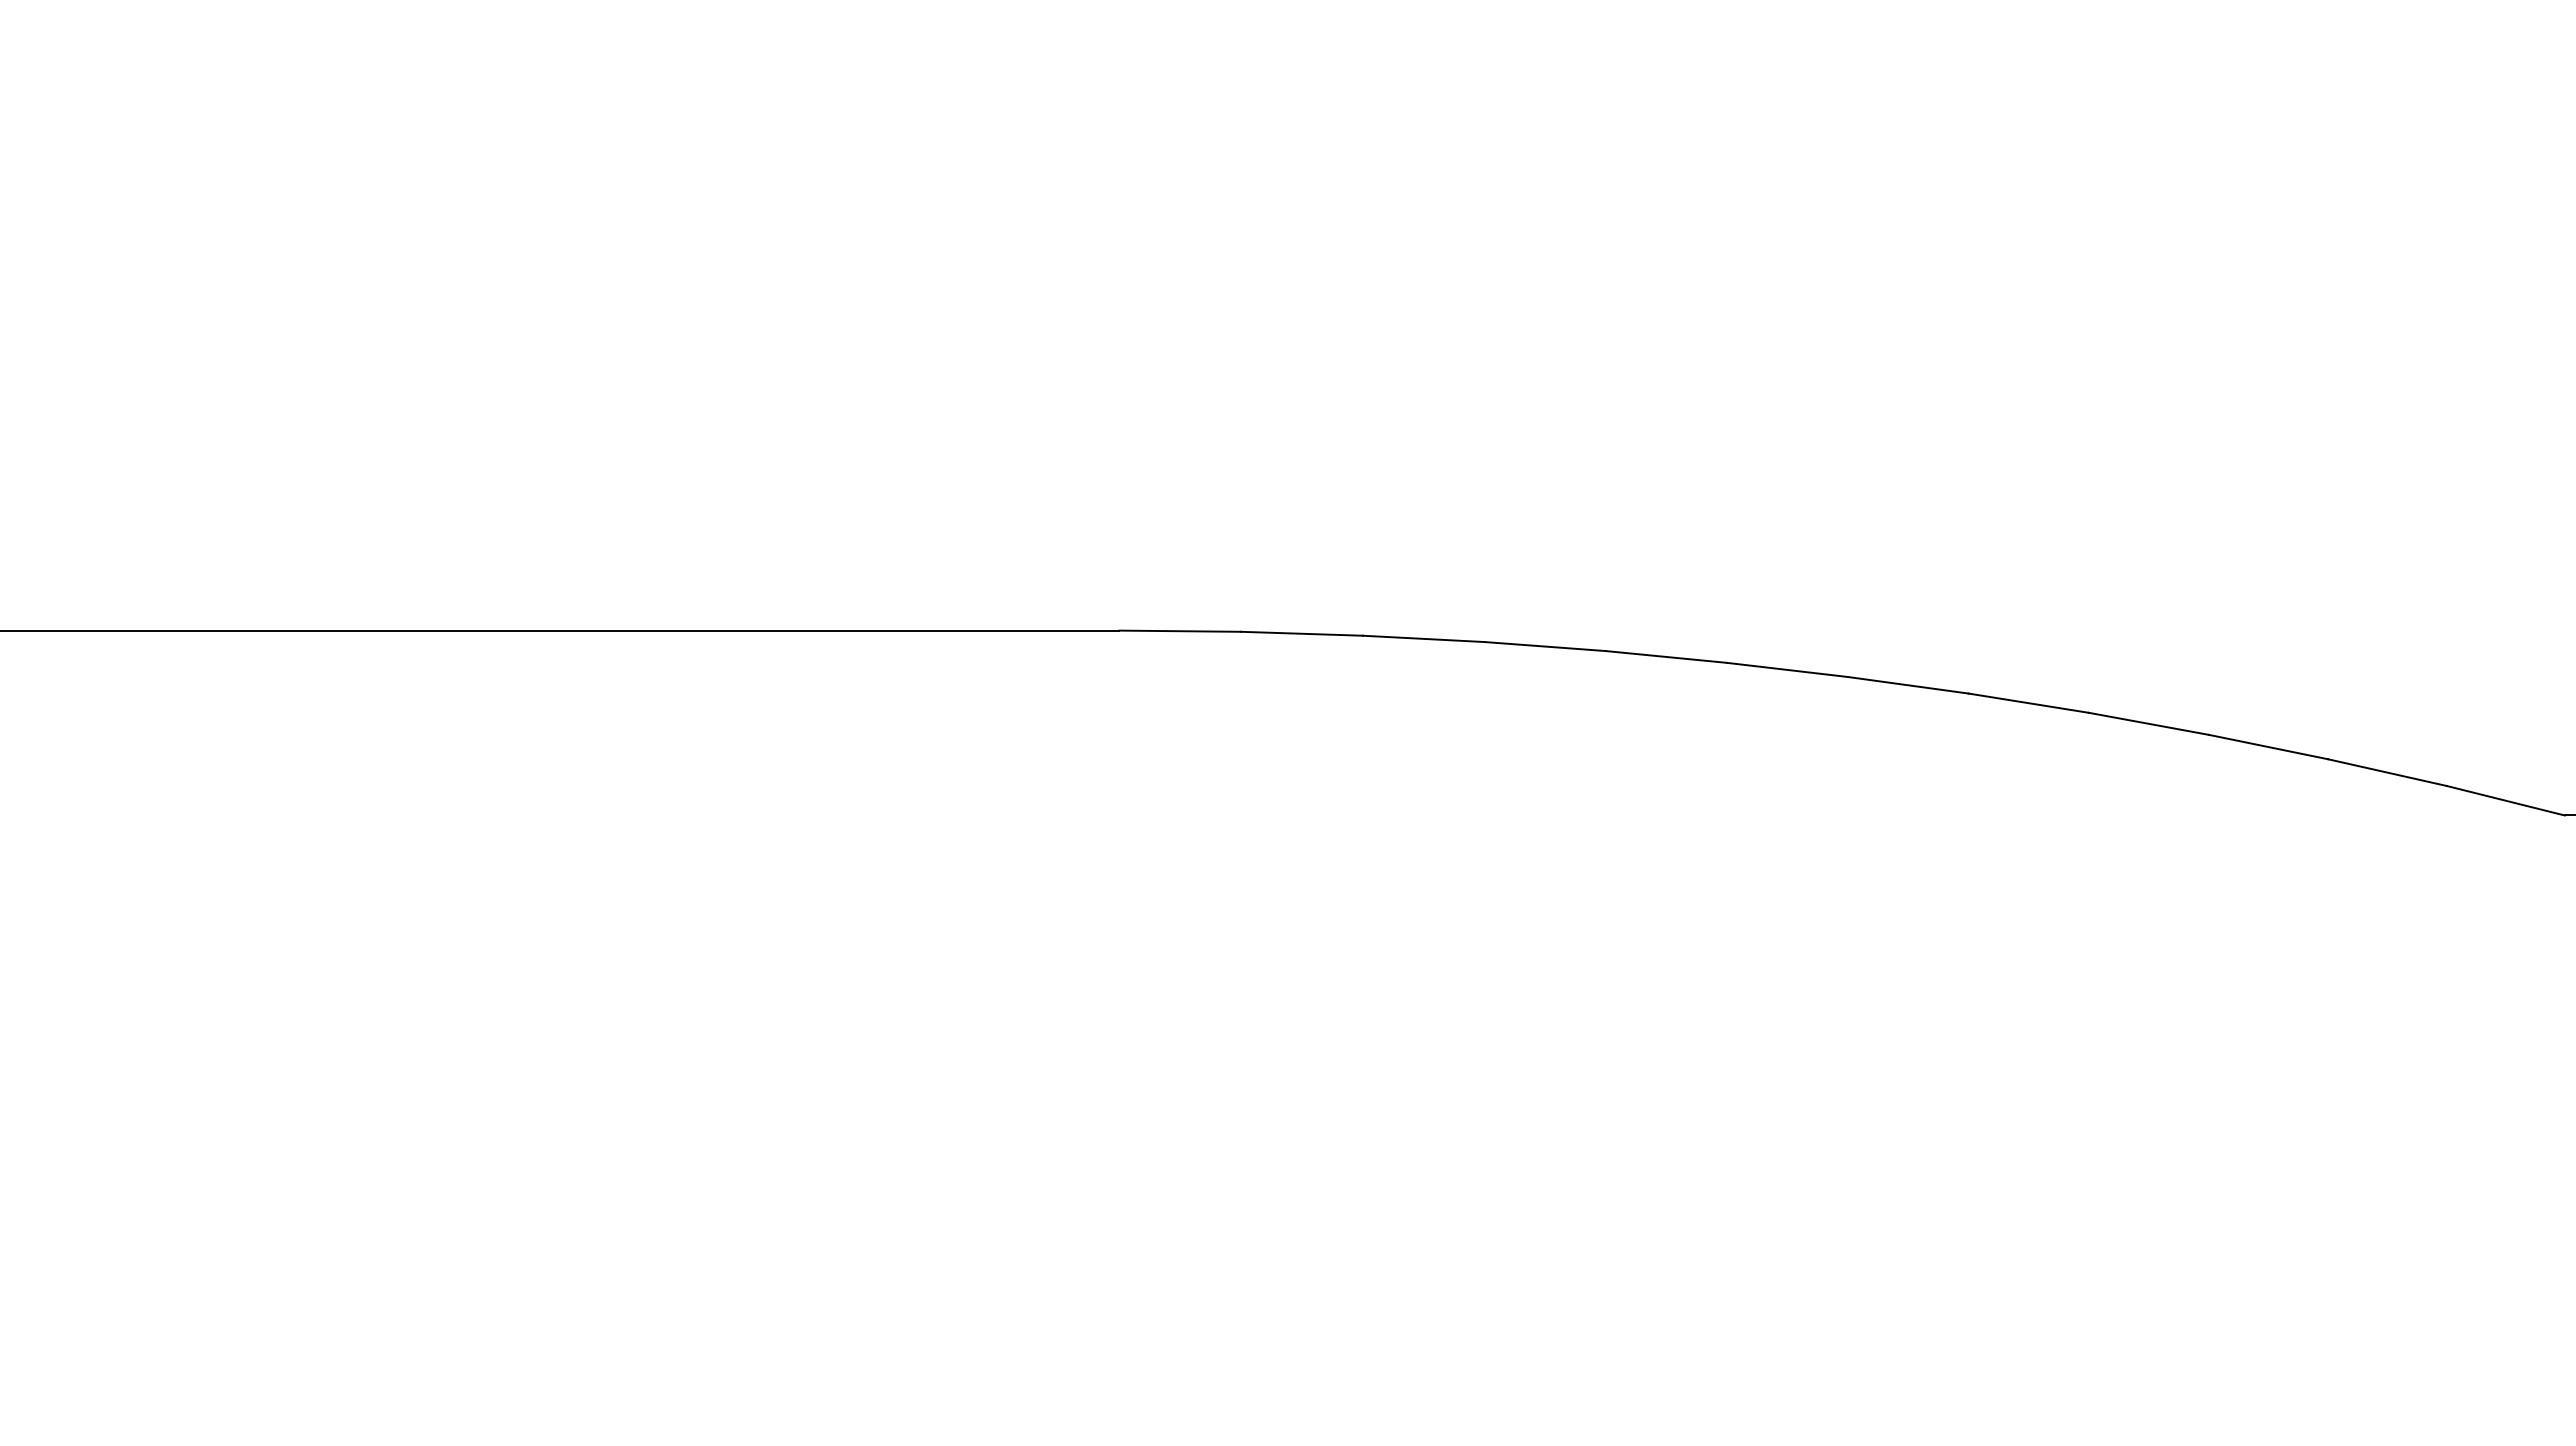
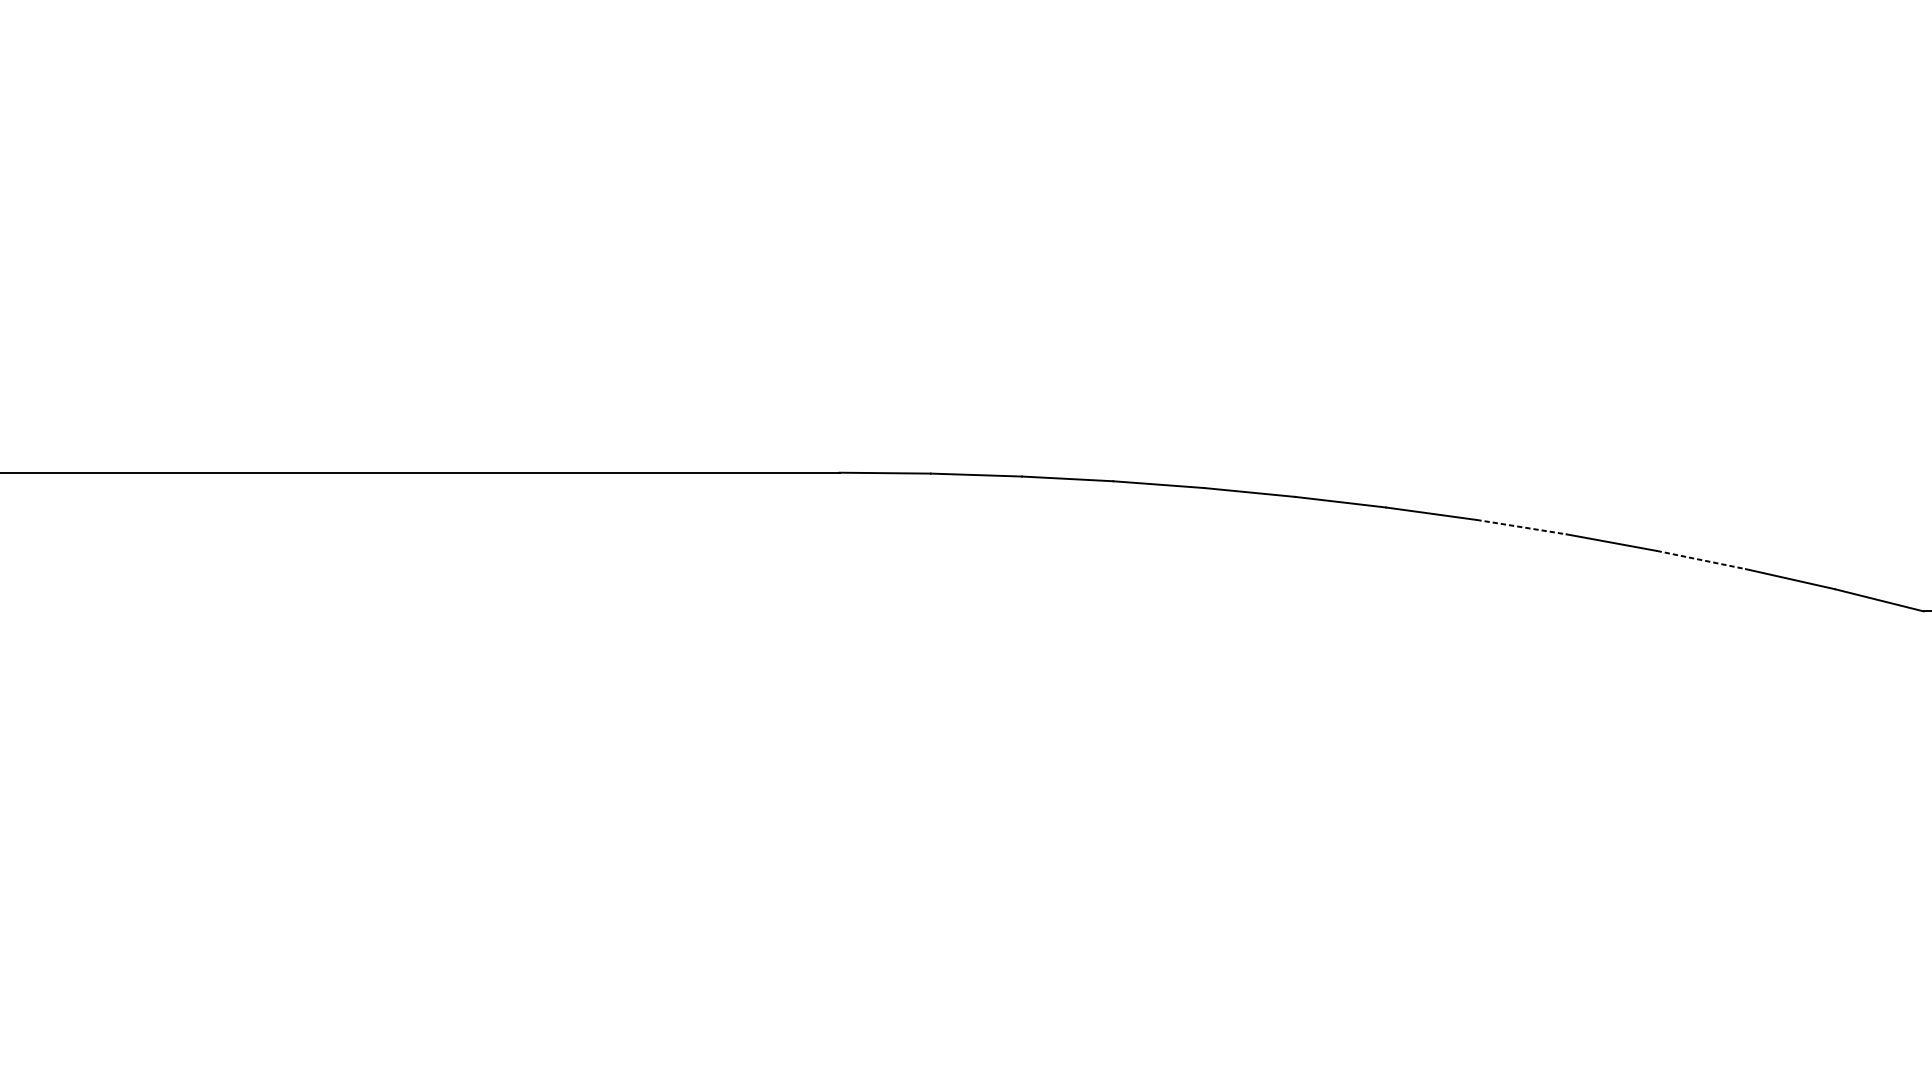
line: (2028, 703) -> (1521, 527), solid -> dashed
line: (2268, 747) -> (1701, 560), solid -> dashed

